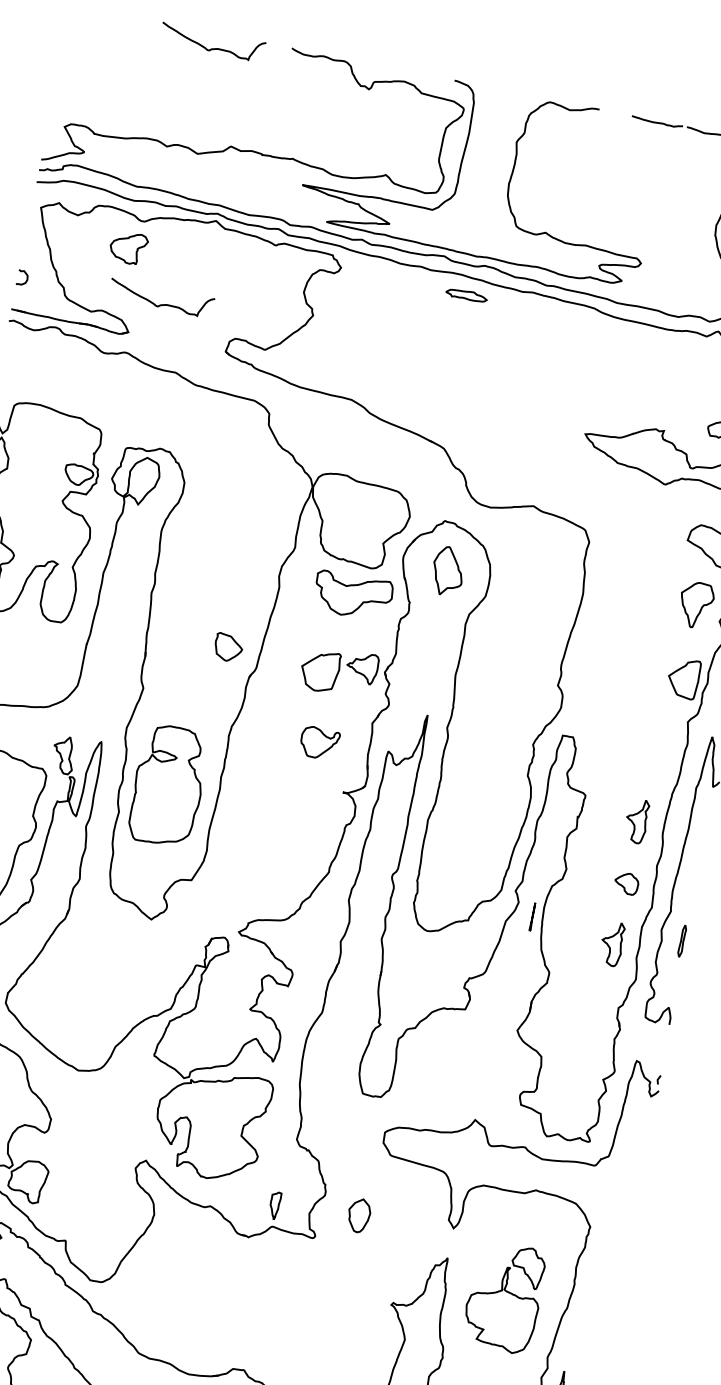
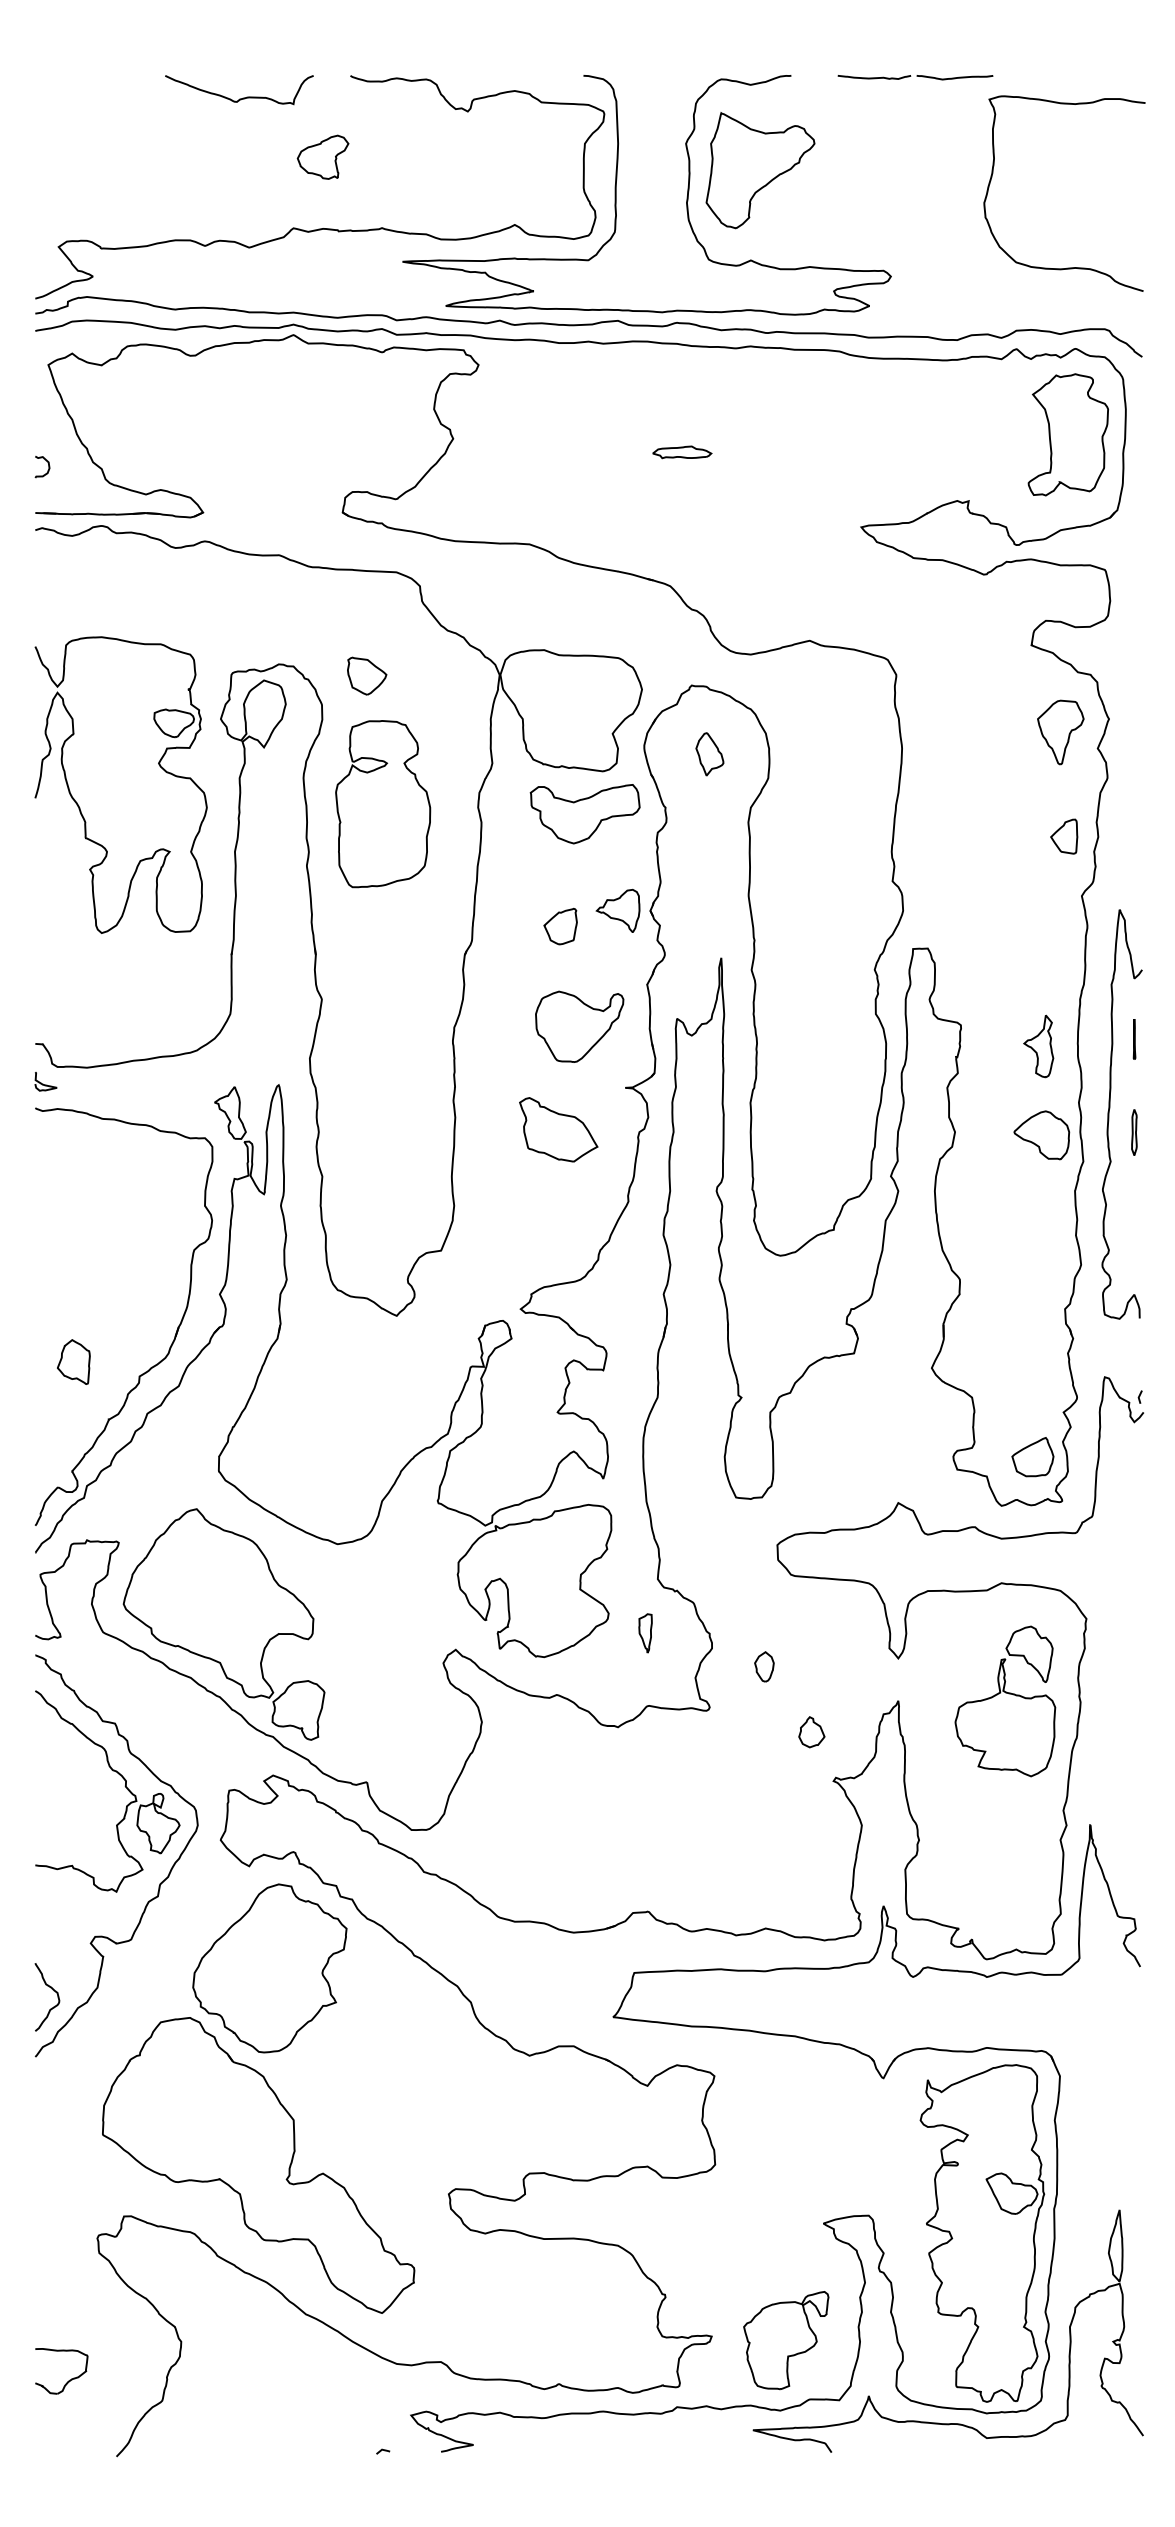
part: (564, 171) -> (760, 170), added
part: (128, 247) -> (322, 156), moved
part: (466, 295) -> (682, 452), moved
curve: (160, 304) -> (239, 465), removed
part: (447, 571) -> (709, 754), size x0.62
part: (228, 647) -> (367, 675), moved
part: (319, 670) -> (560, 926), size x0.62
part: (684, 678) -> (1064, 836), size x0.62
part: (319, 743) -> (579, 1026), size x1.67
part: (168, 786) -> (383, 804), moved
part: (290, 812) -> (558, 1129), added
part: (626, 883) -> (1041, 1135), size x1.67
line: (532, 917) -> (1134, 1039), moved
part: (682, 941) -> (1134, 1132), moved
part: (612, 943) -> (1038, 1222), removed
part: (575, 1106) -> (1032, 1457), added
part: (274, 1205) -> (645, 1633), moved
part: (359, 1215) -> (764, 1666), size x0.62
part: (382, 1267) -> (811, 1732), added
part: (504, 1297) -> (1005, 1701), moved

